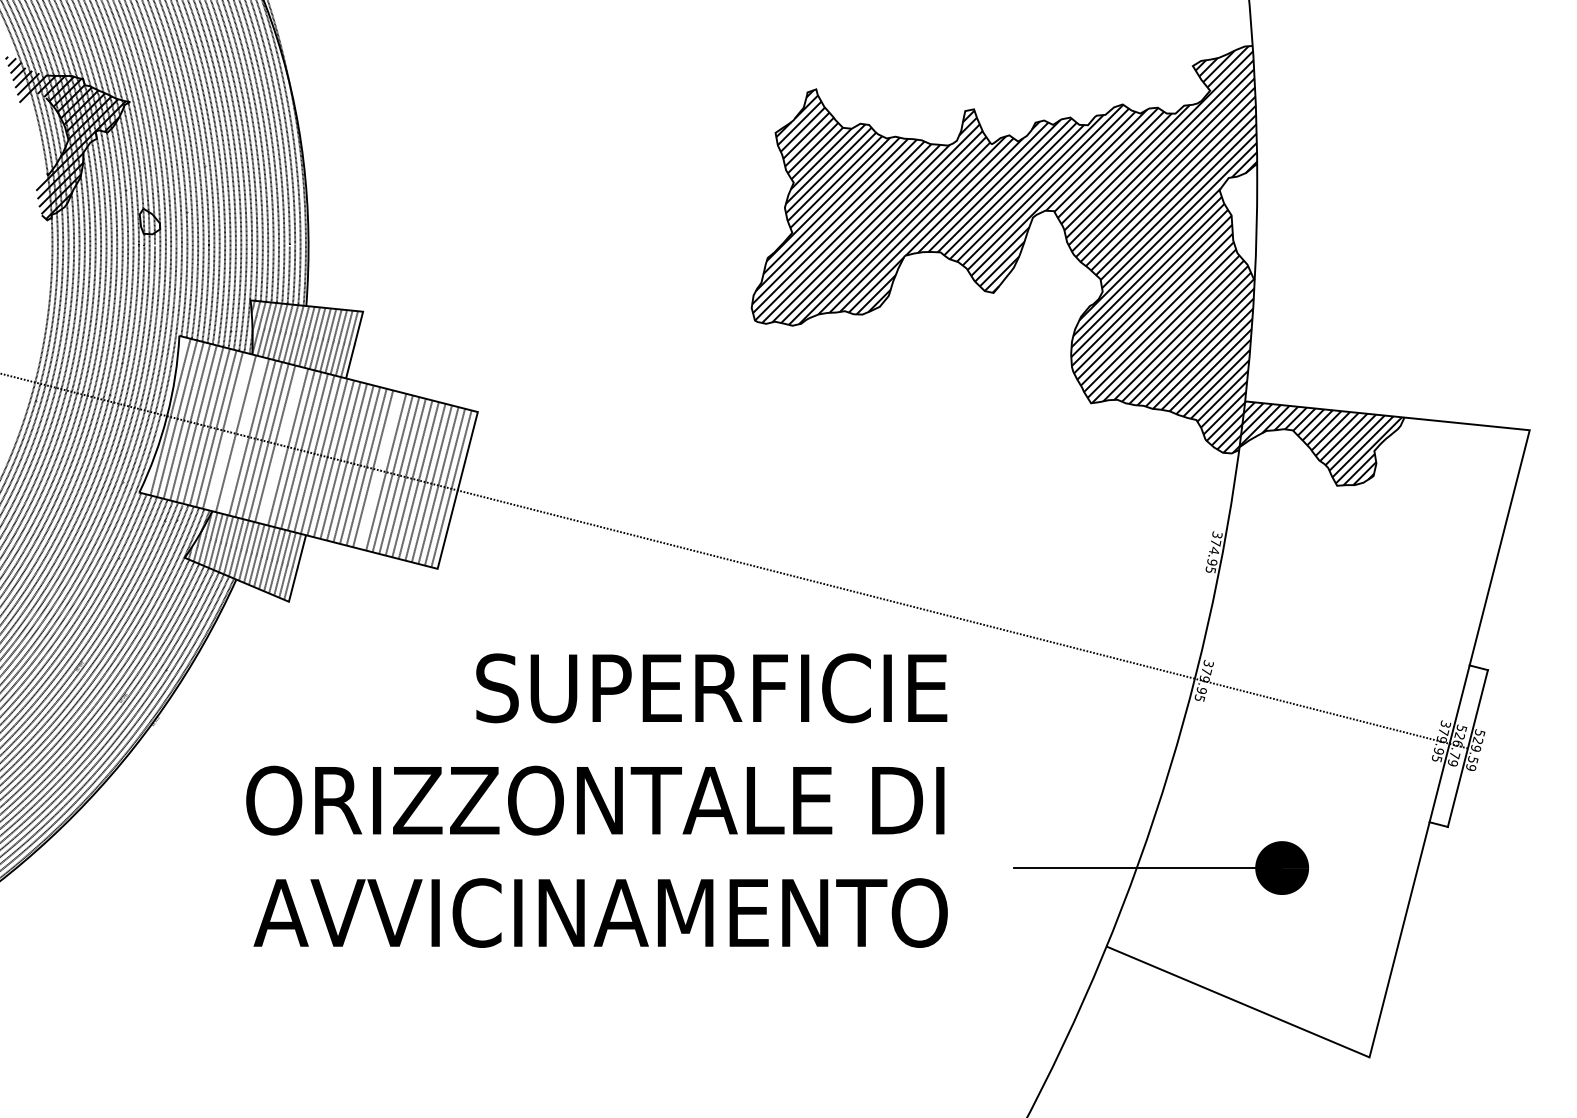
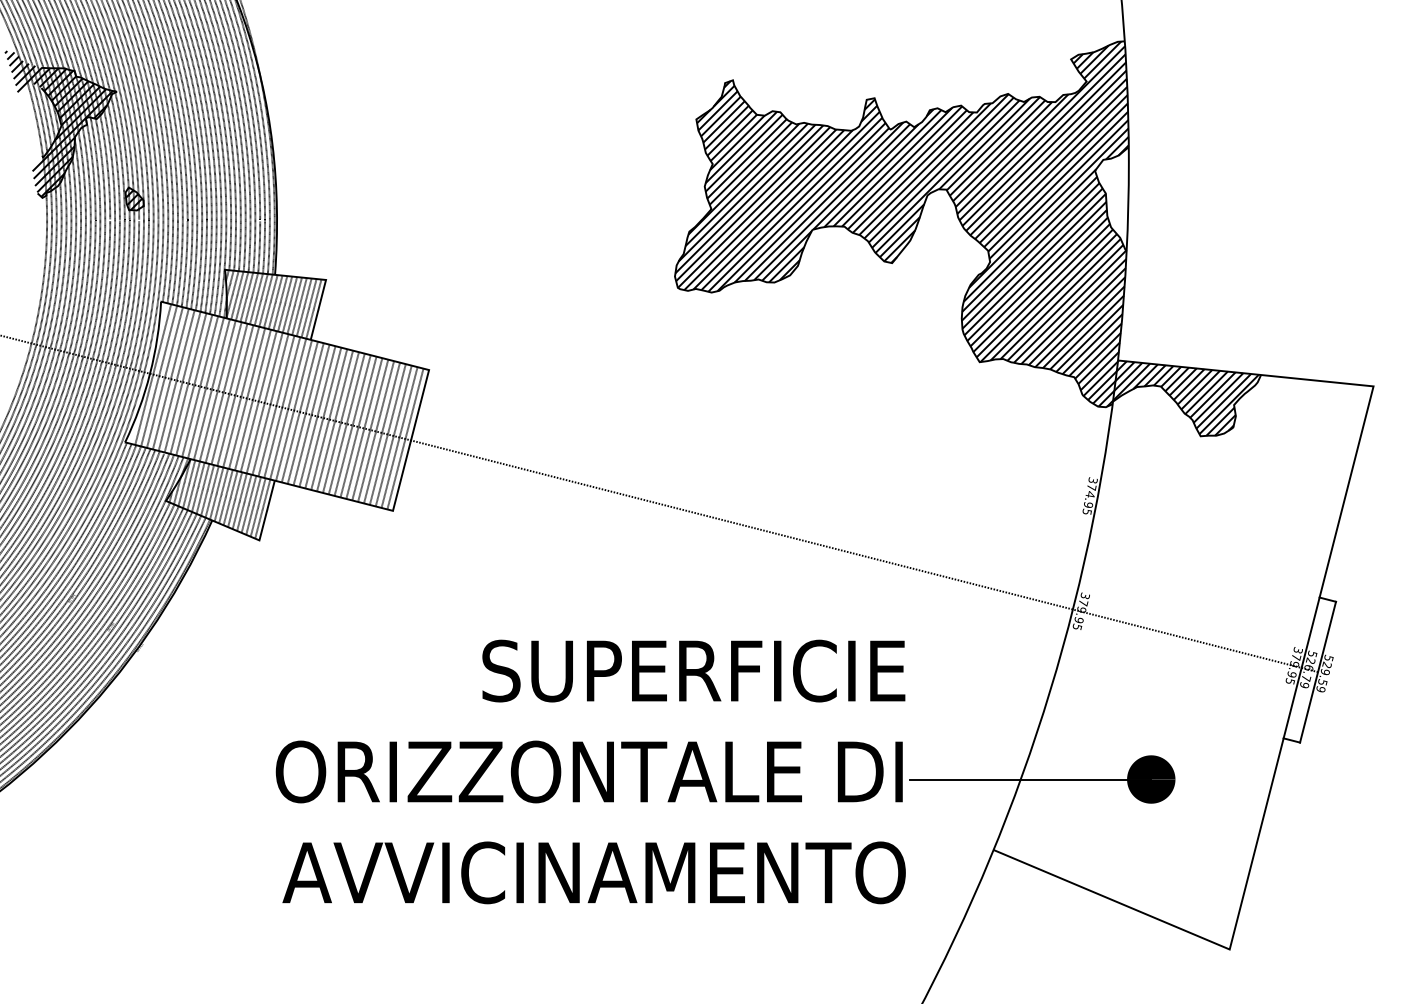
hatch: (150, 222) -> (135, 199), added
line: (229, 431) -> (206, 387), added
line: (242, 435) -> (217, 391), added
line: (281, 445) -> (252, 400), added
line: (379, 470) -> (340, 422), added
text: (596, 800) -> (590, 771), moved

